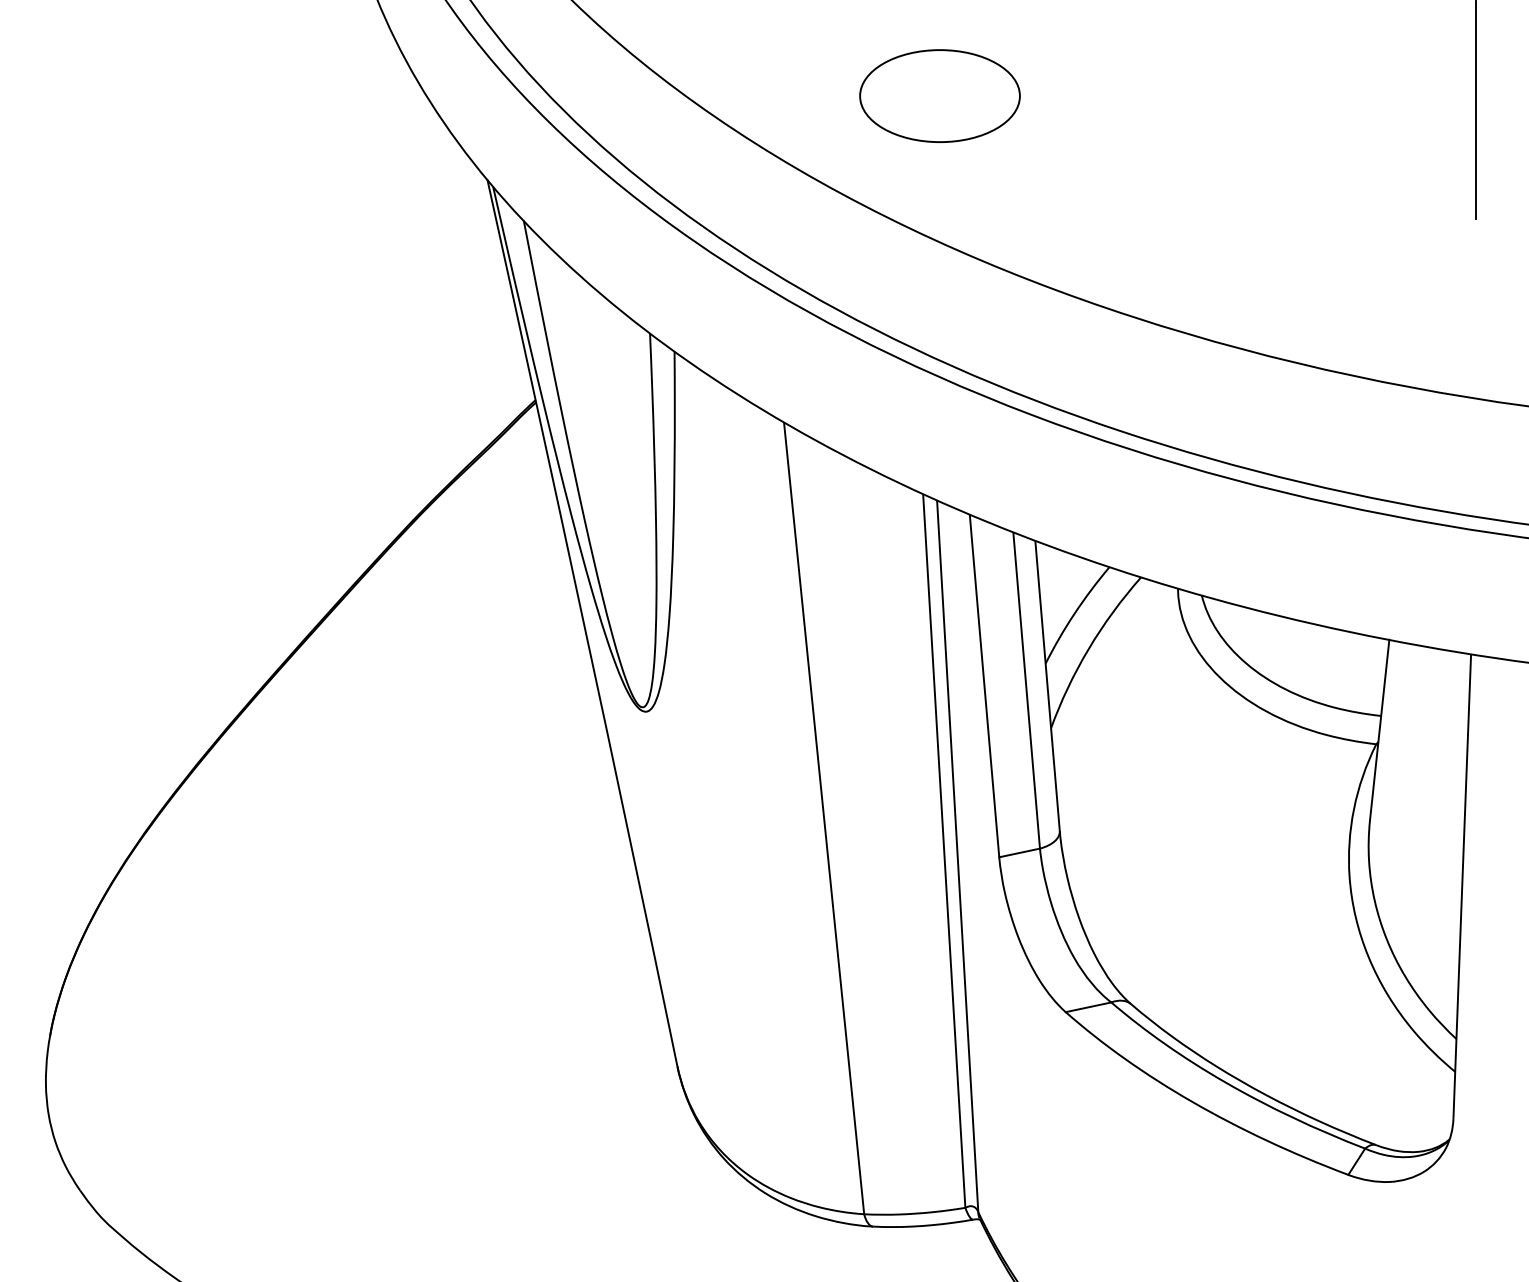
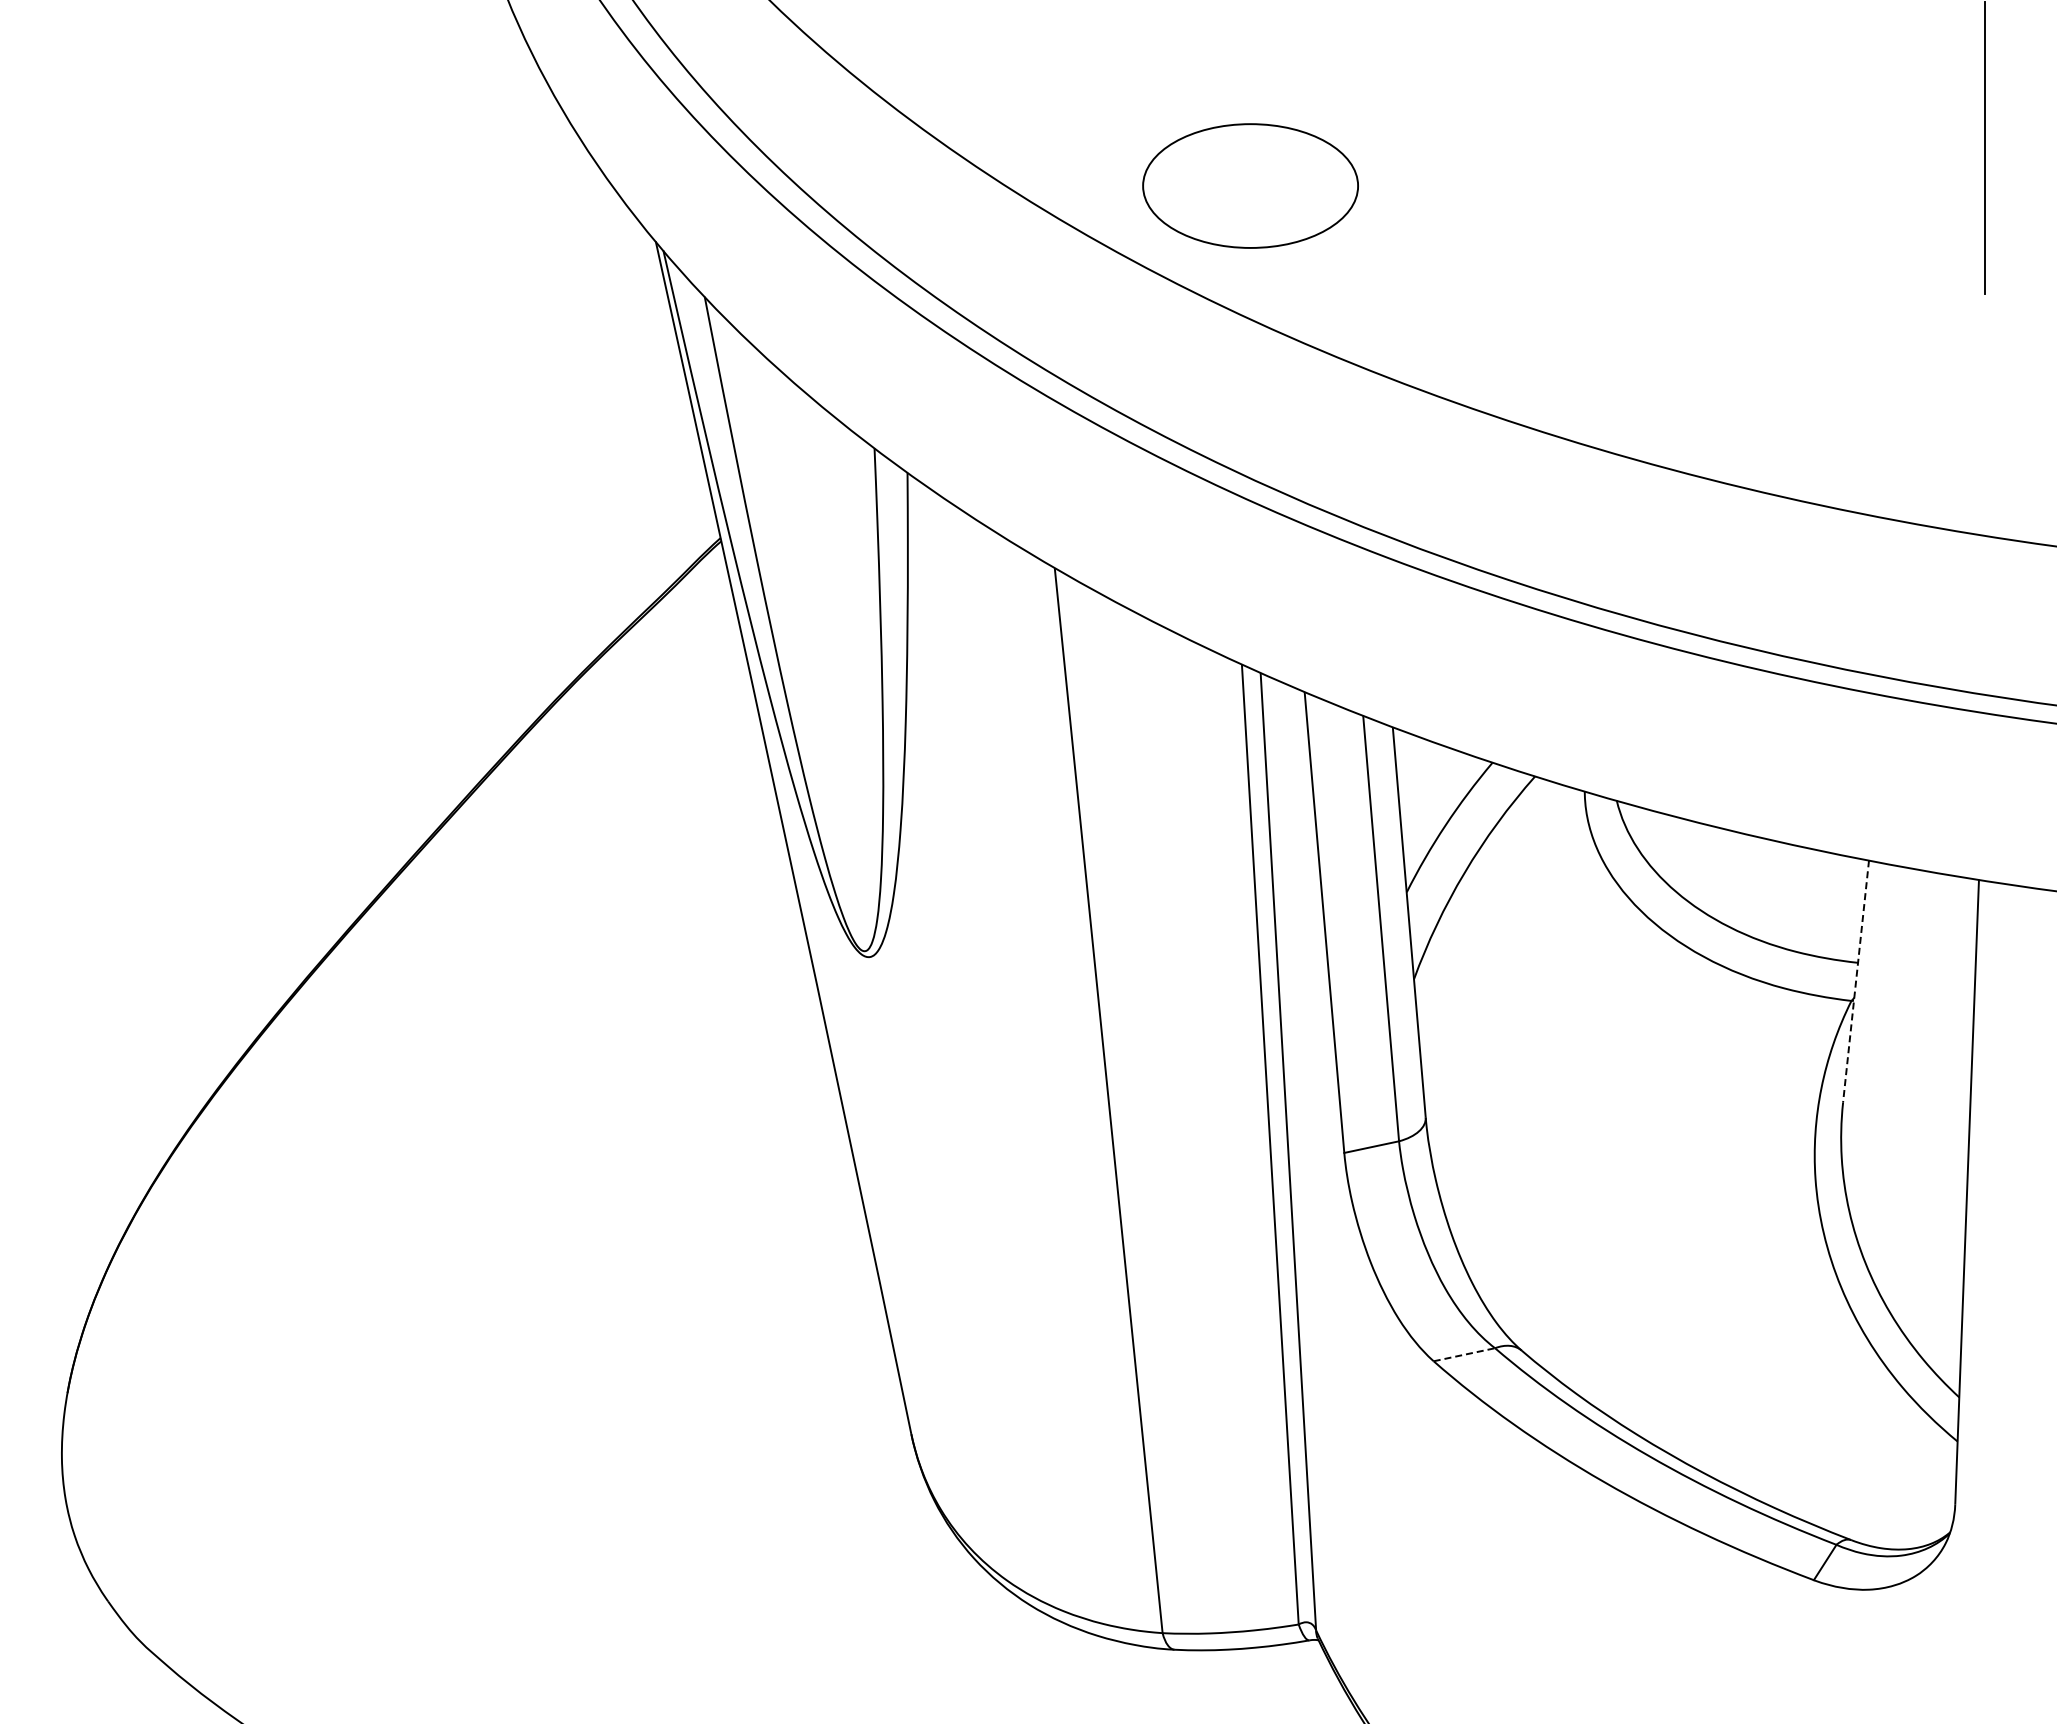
part: (939, 95) -> (1250, 185), moved
line: (1380, 729) -> (1856, 981), solid -> dashed
line: (1088, 1007) -> (1464, 1354), solid -> dashed

